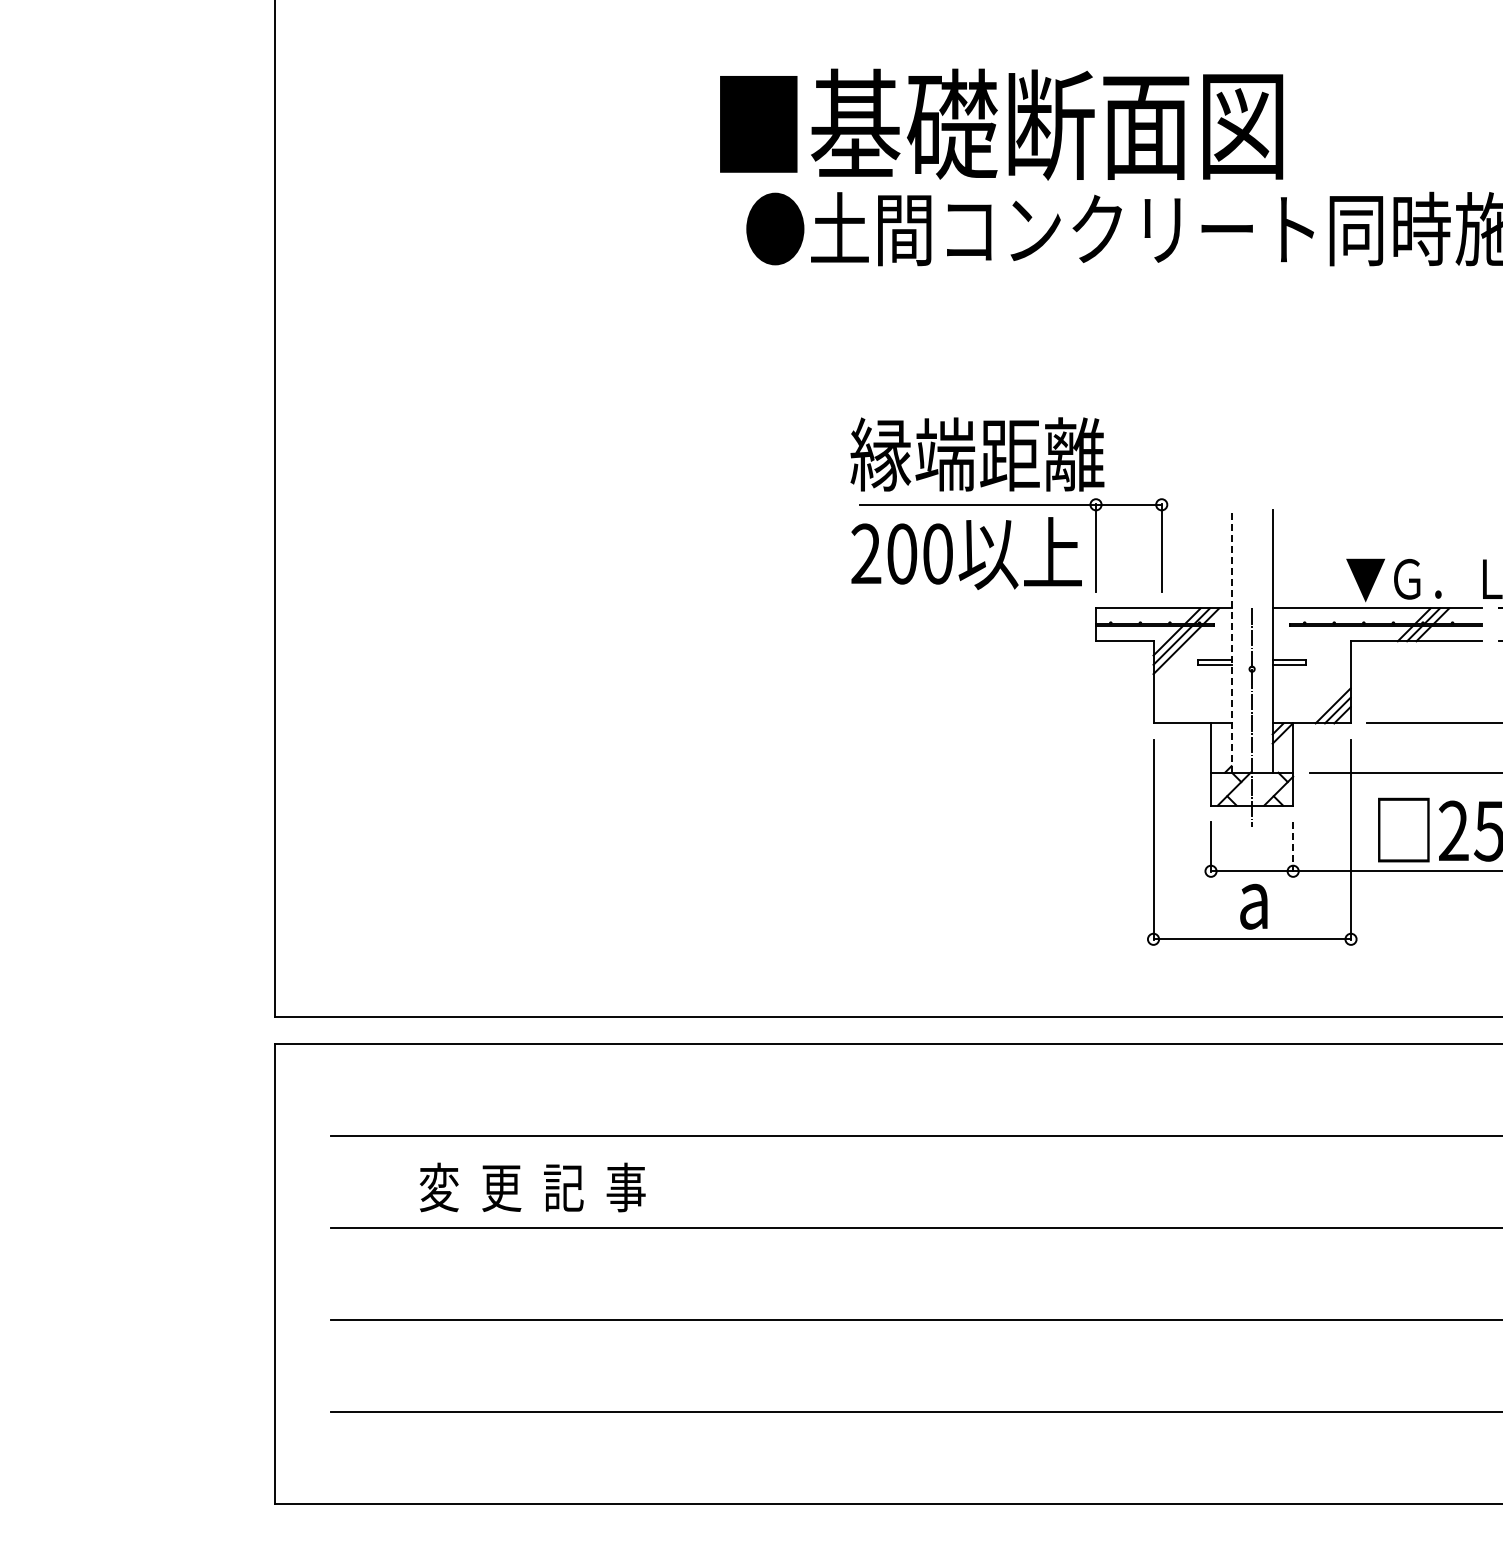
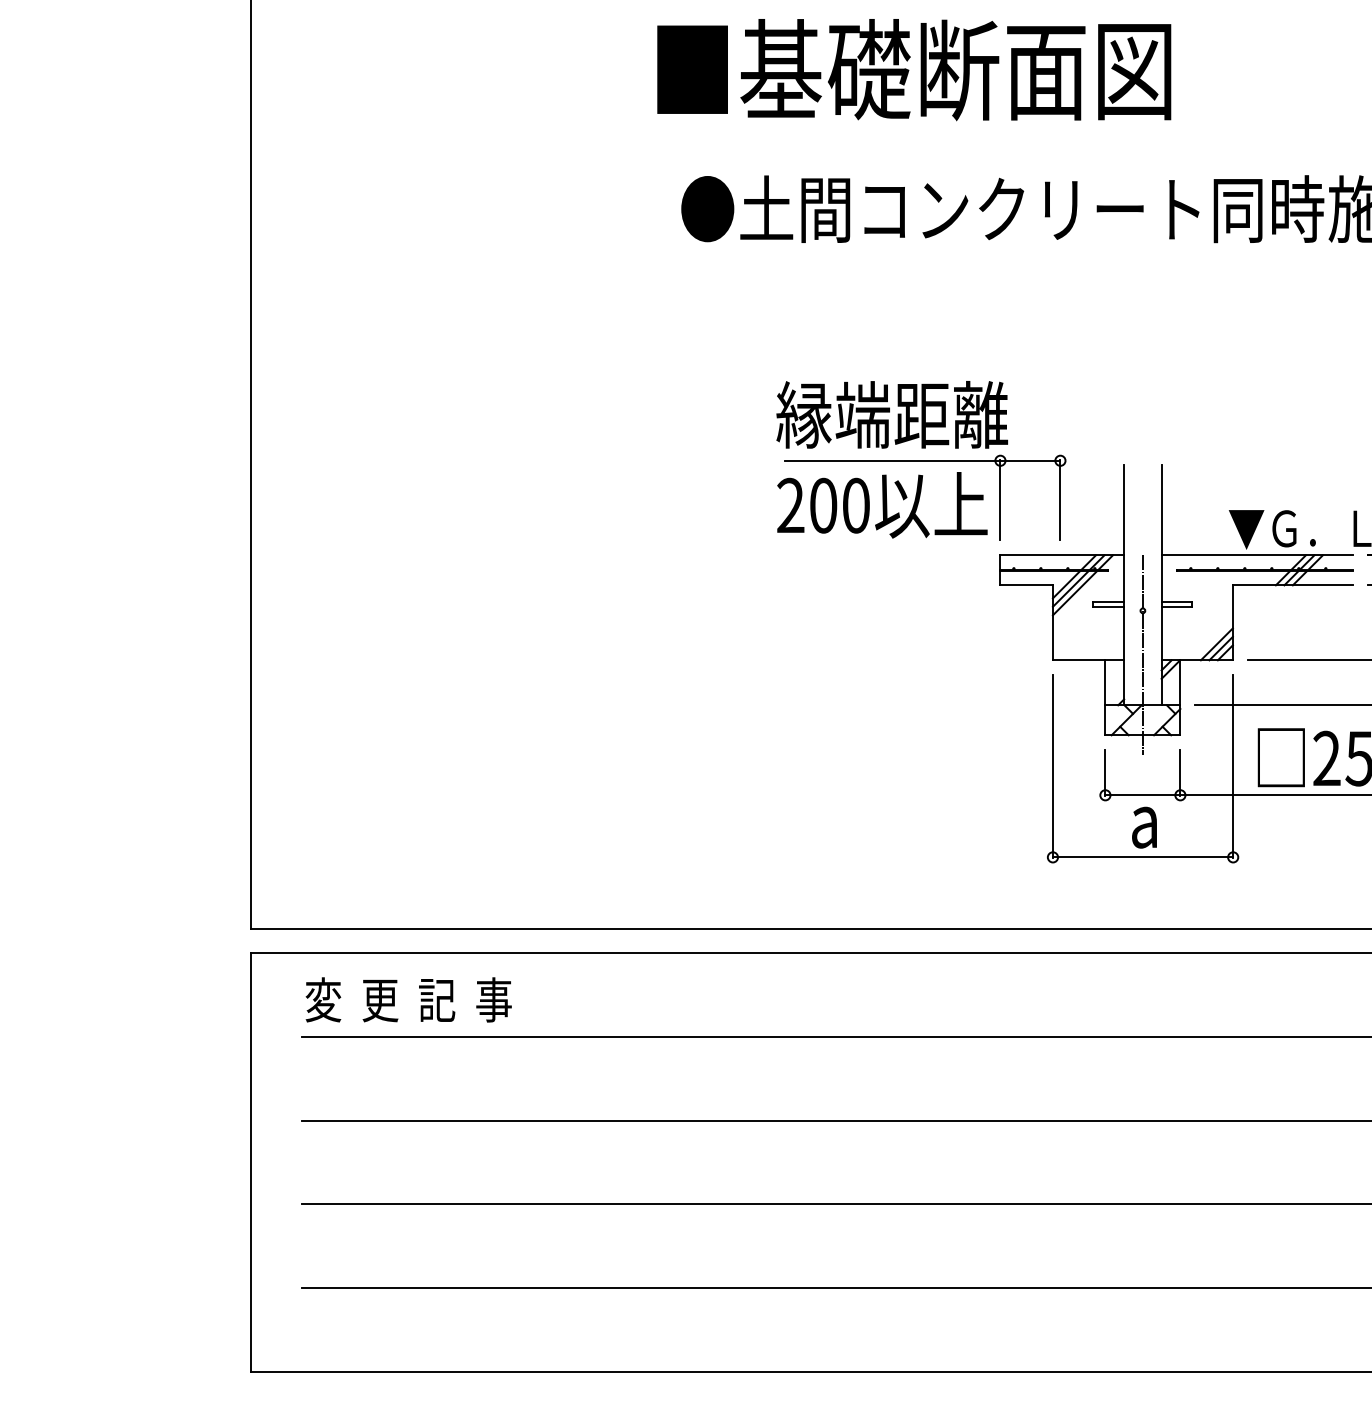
text: (1001, 124) -> (914, 69), moved
line: (1231, 640) -> (1124, 584), dashed -> solid
line: (1293, 846) -> (1180, 772), dashed -> solid
text: (532, 1187) -> (408, 999), moved

